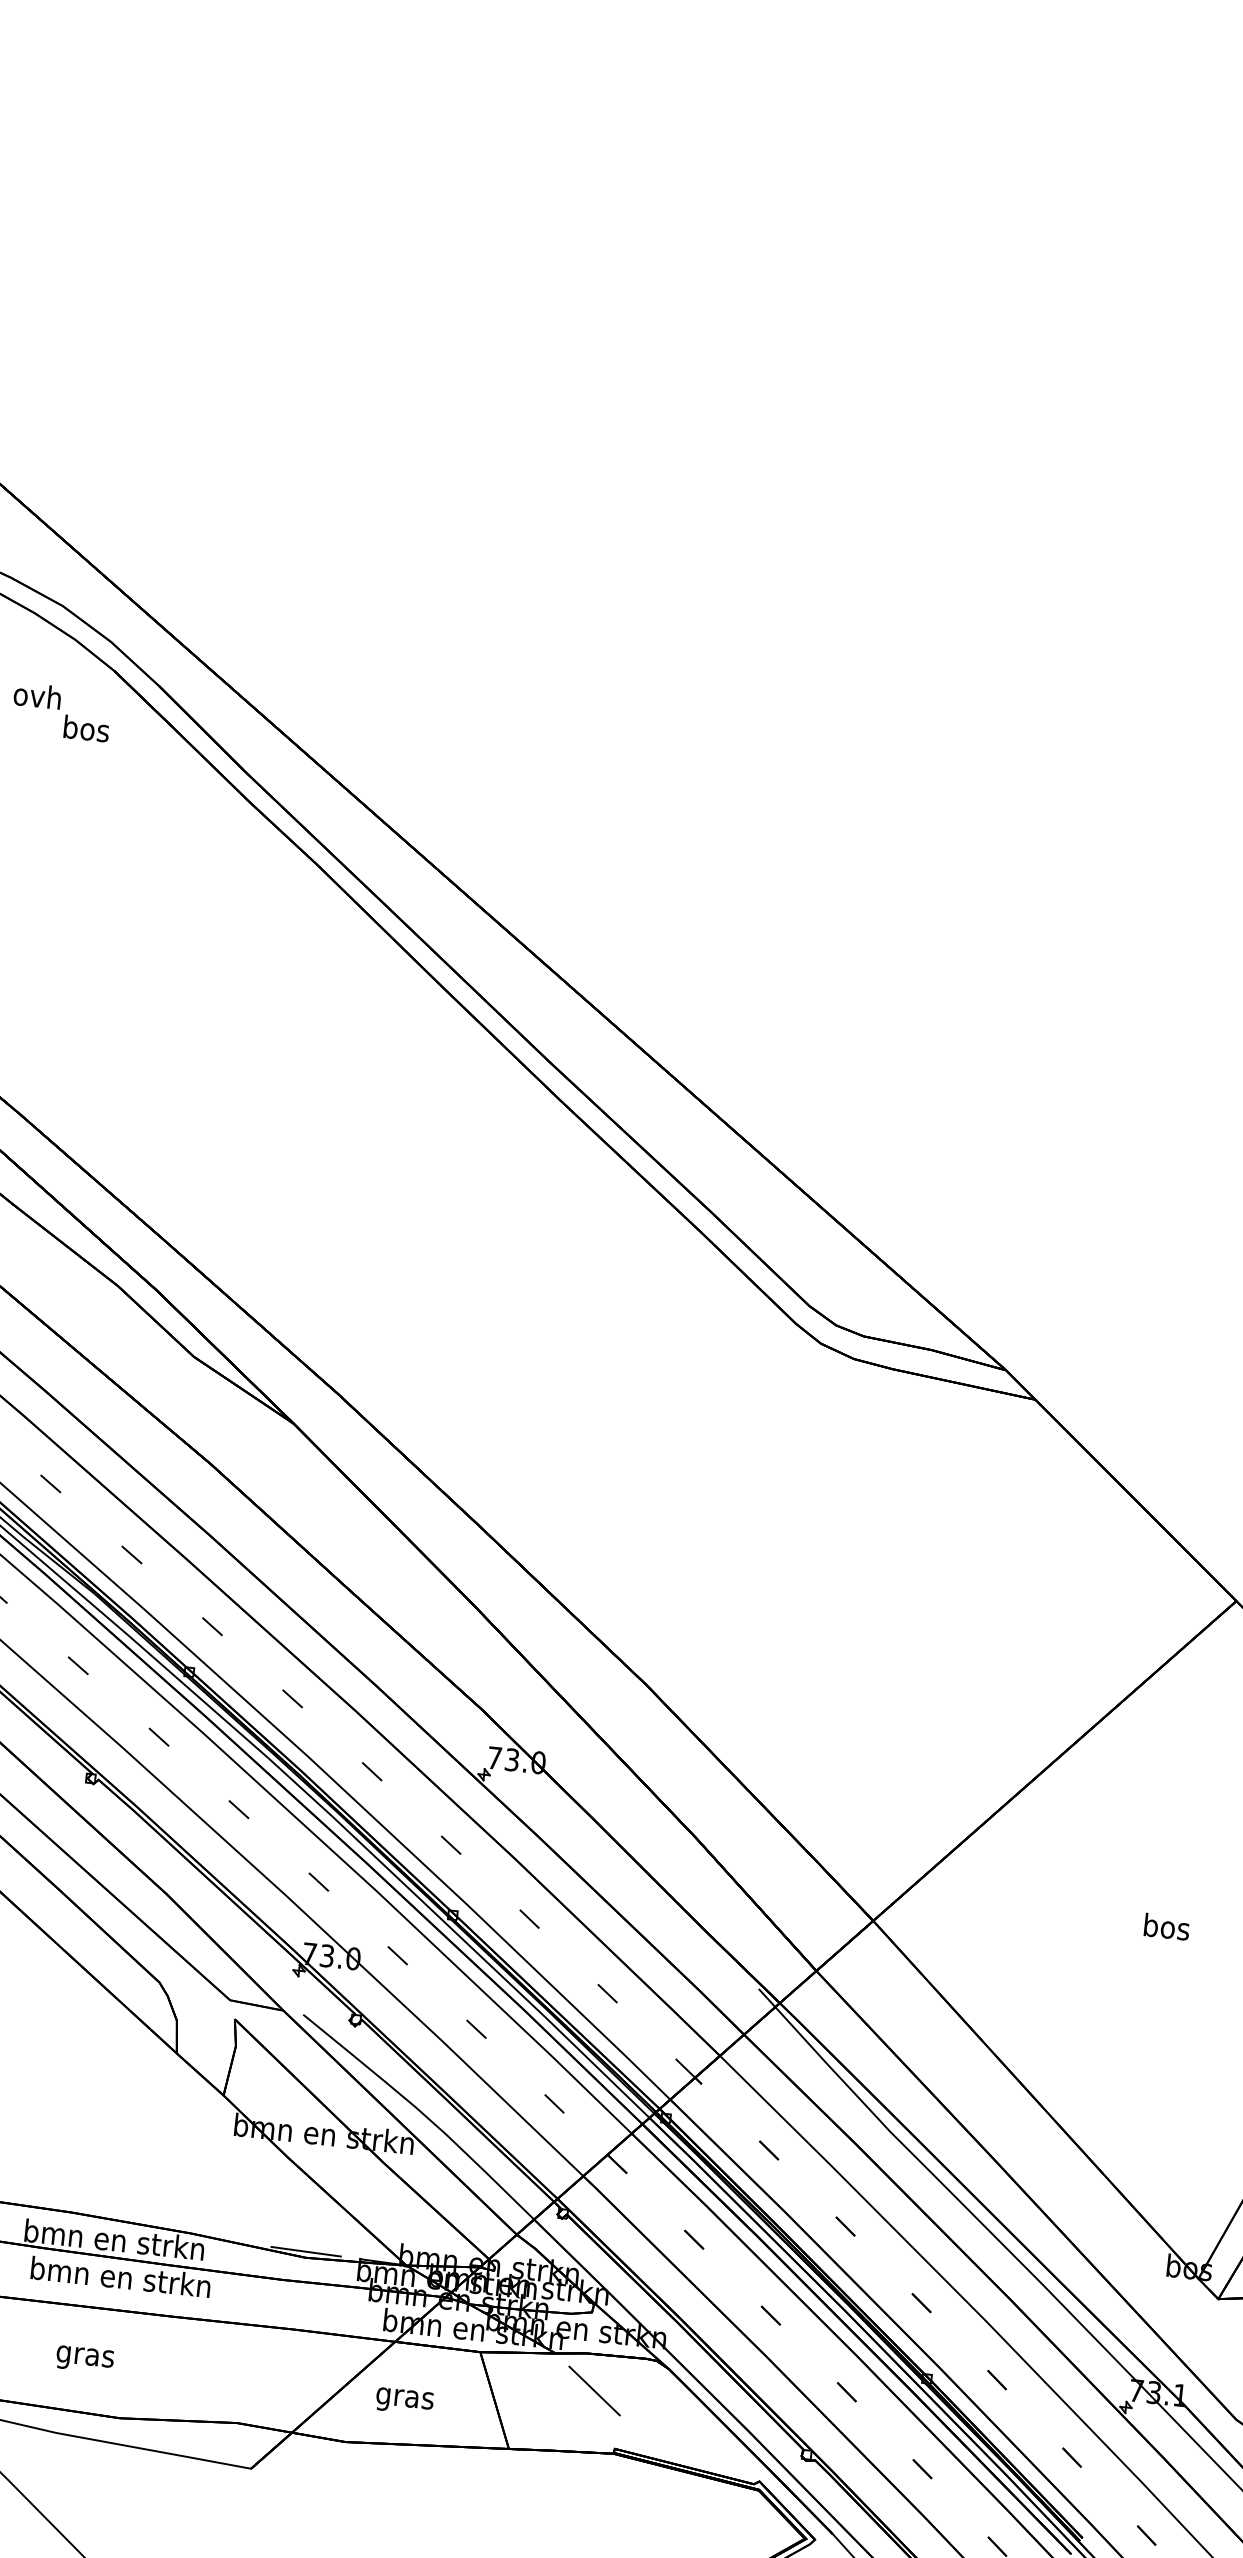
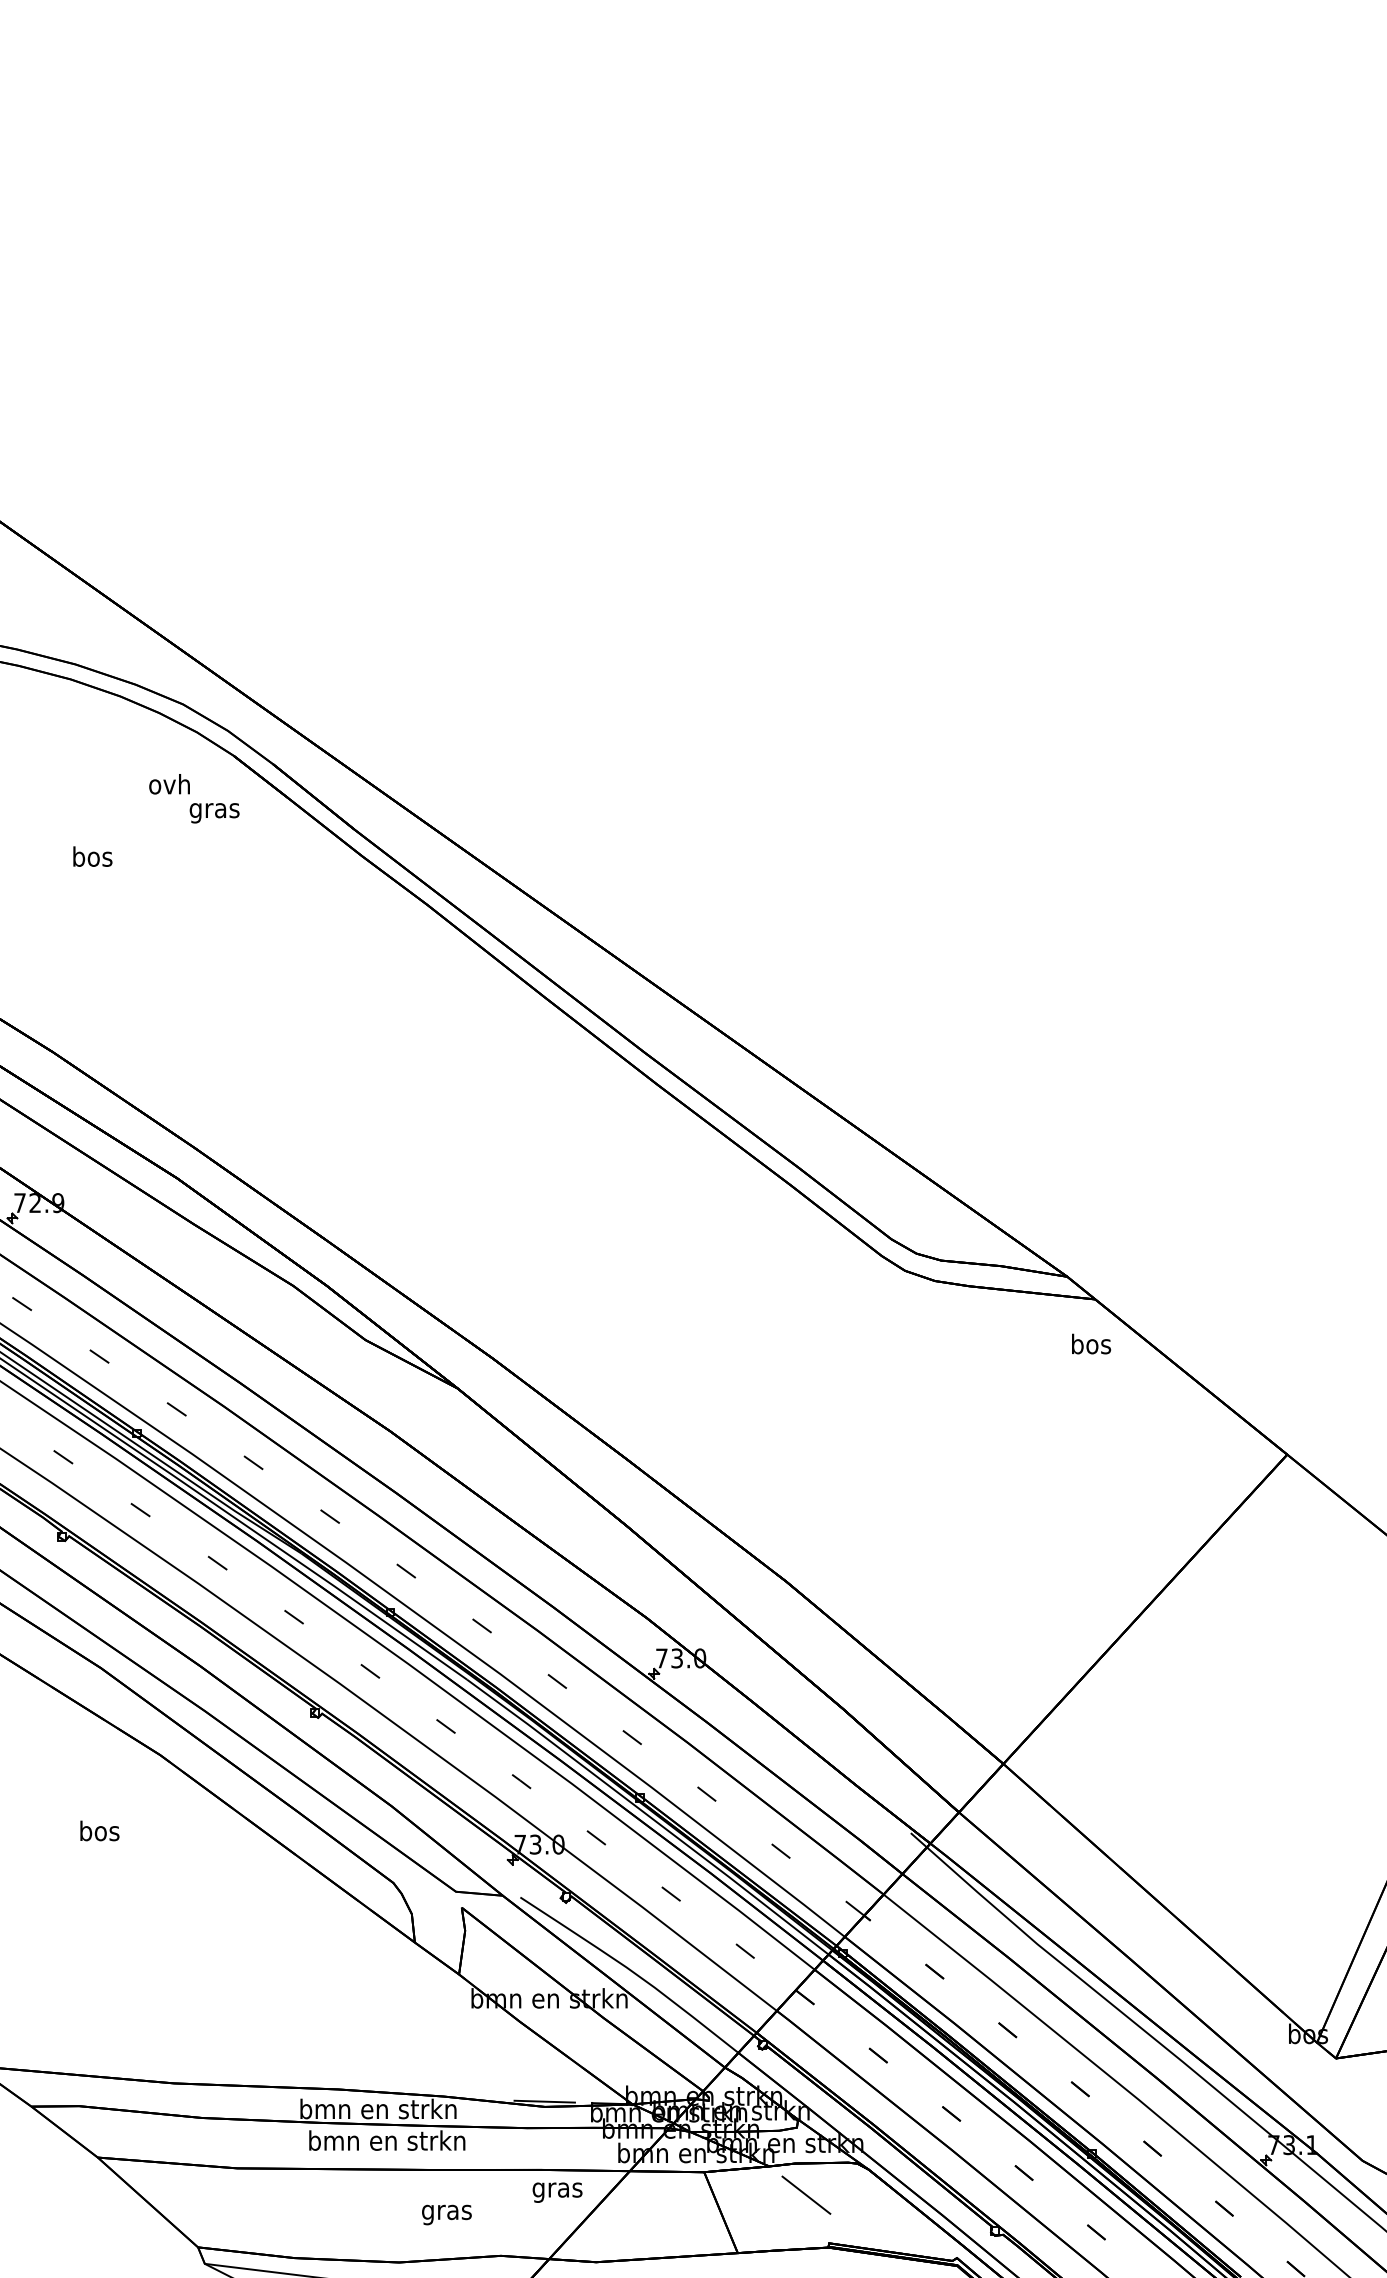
text: (85, 731) -> (214, 810), bos -> gras
text: (1167, 1926) -> (1091, 1343), moved
text: (84, 2358) -> (446, 2214), moved
text: (404, 2401) -> (557, 2192), moved

